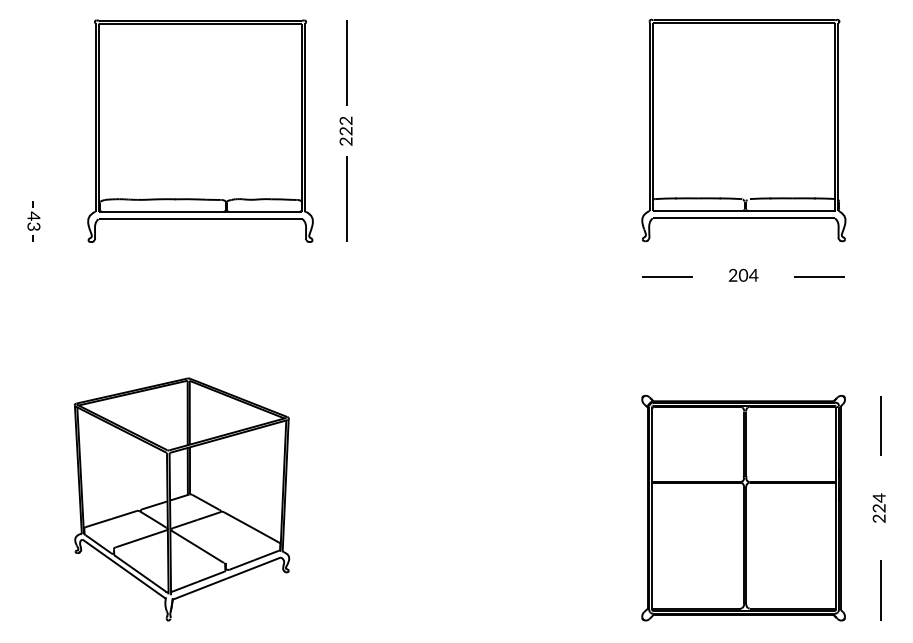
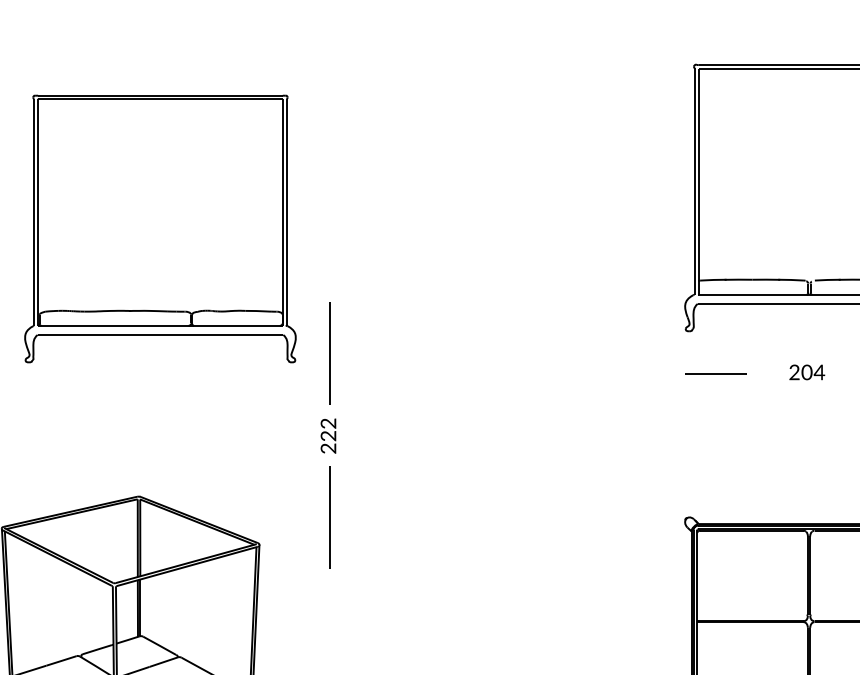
part: (200, 130) -> (160, 228), moved
part: (345, 130) -> (327, 435), moved

